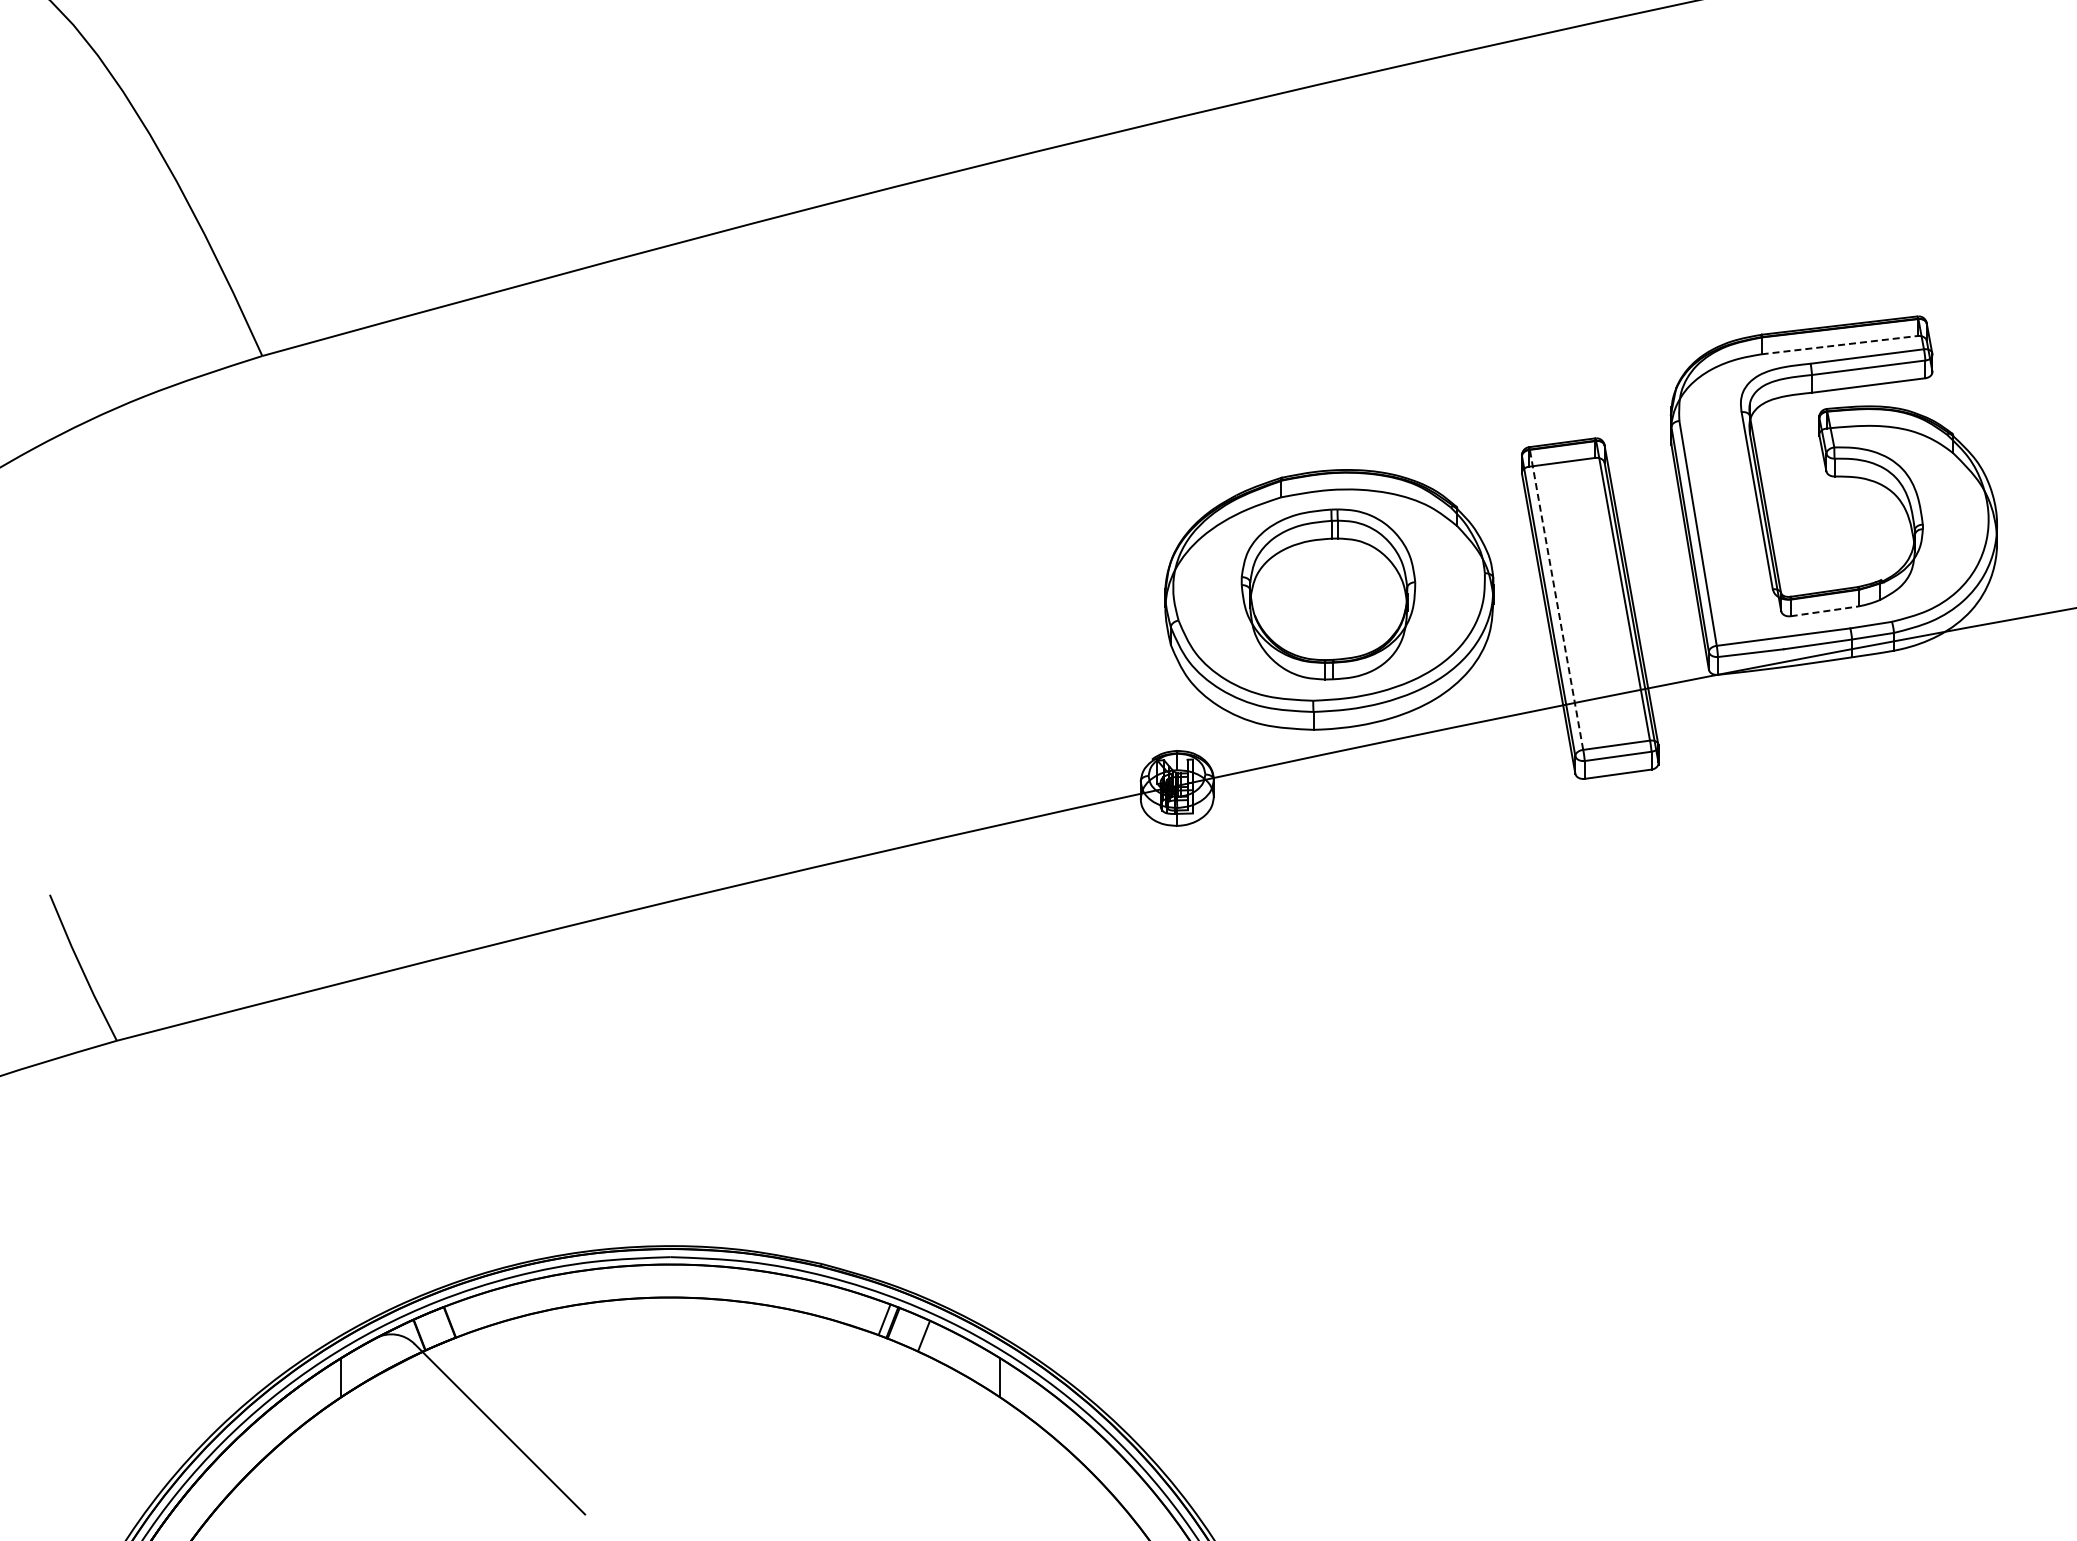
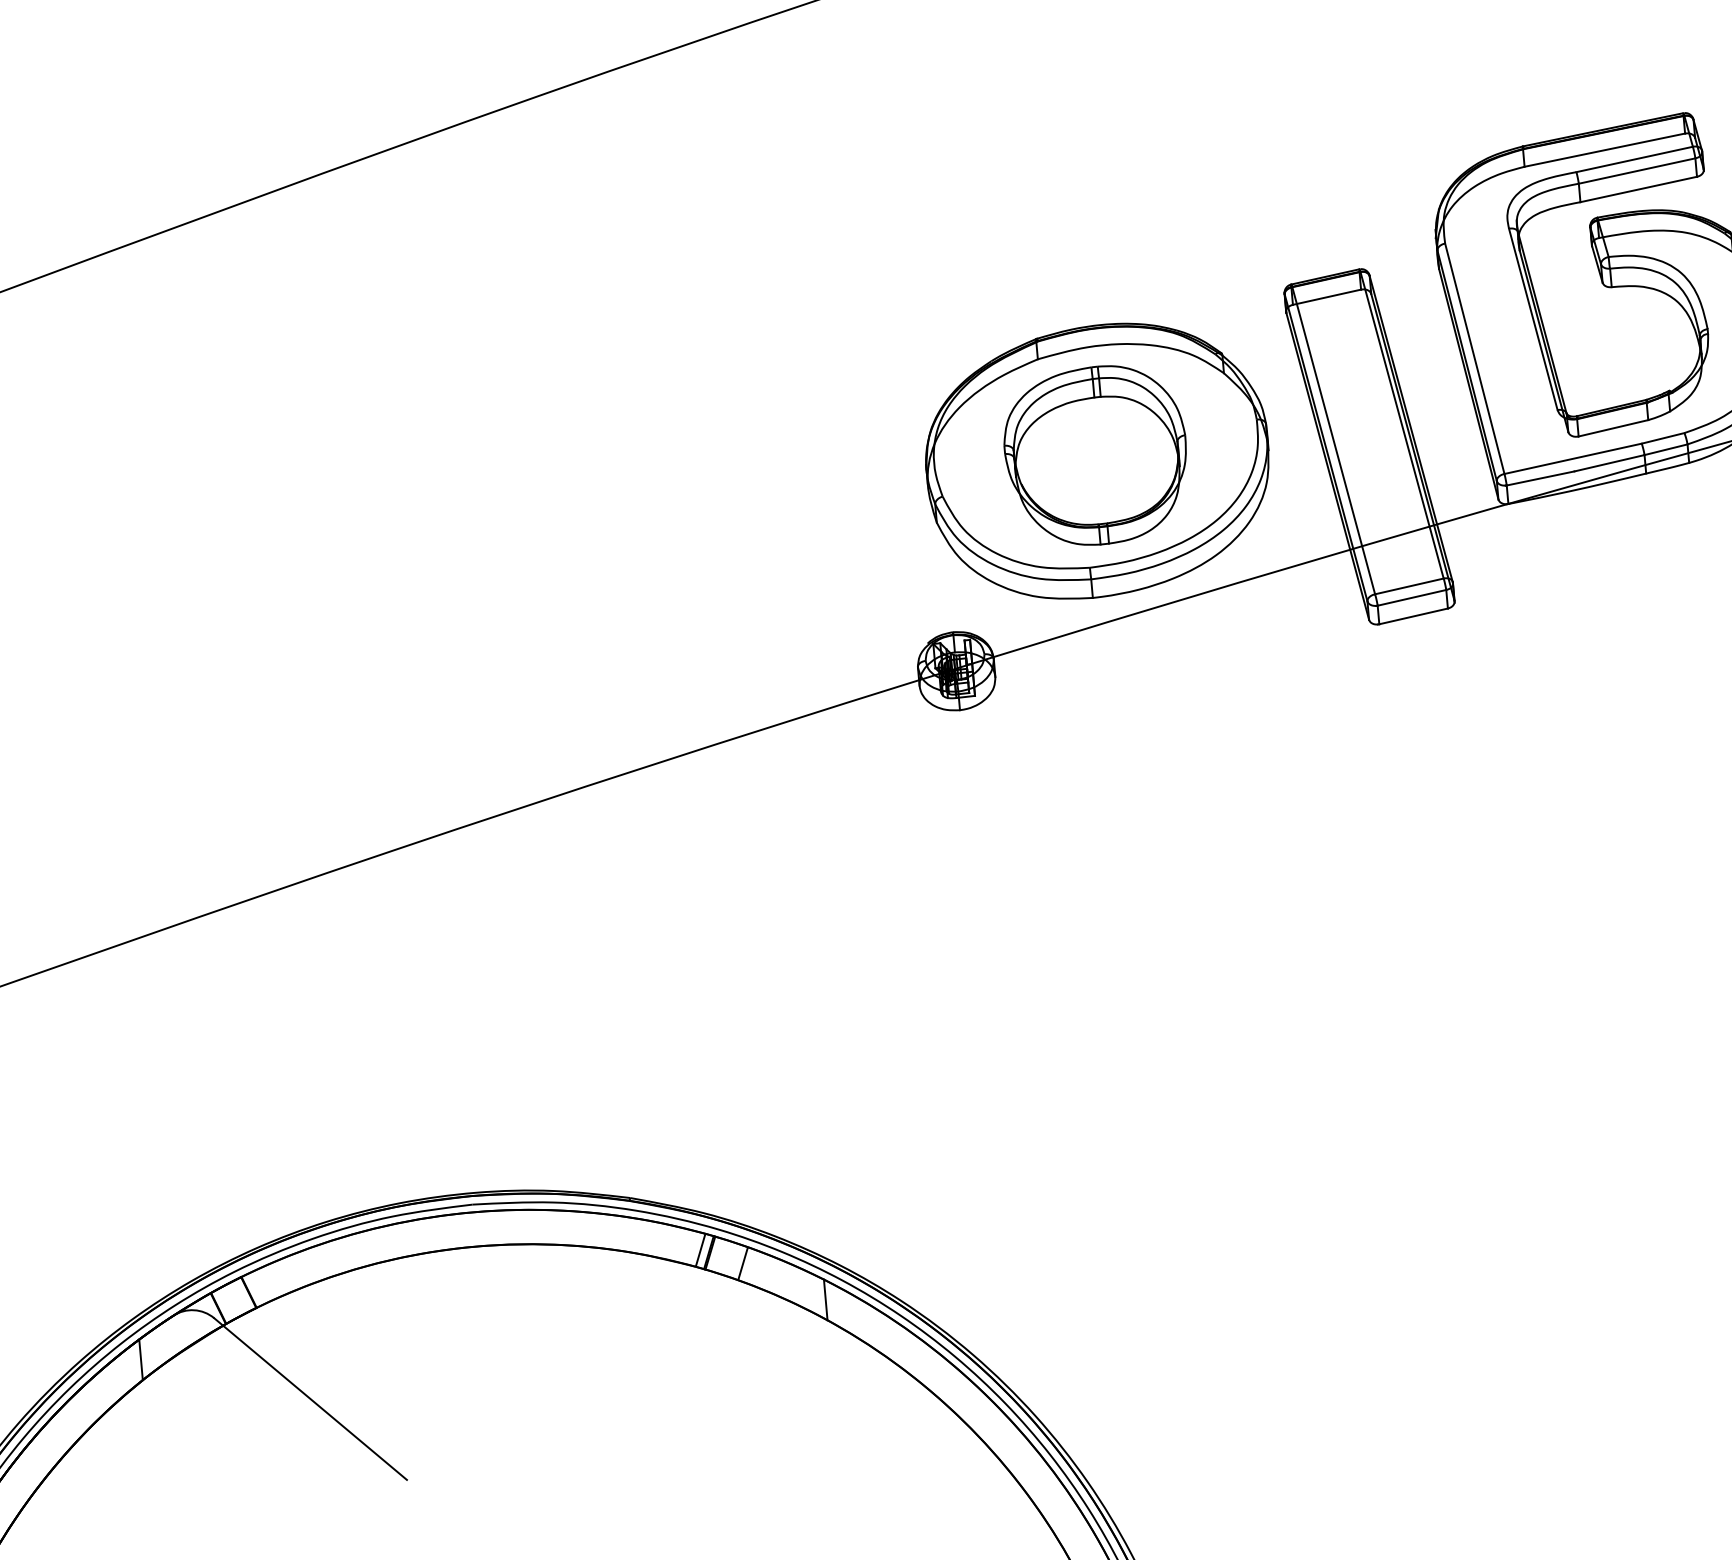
line: (1839, 345) -> (1604, 150), dashed -> solid
line: (1556, 599) -> (1333, 440), dashed -> solid
line: (1825, 611) -> (1614, 428), dashed -> solid

